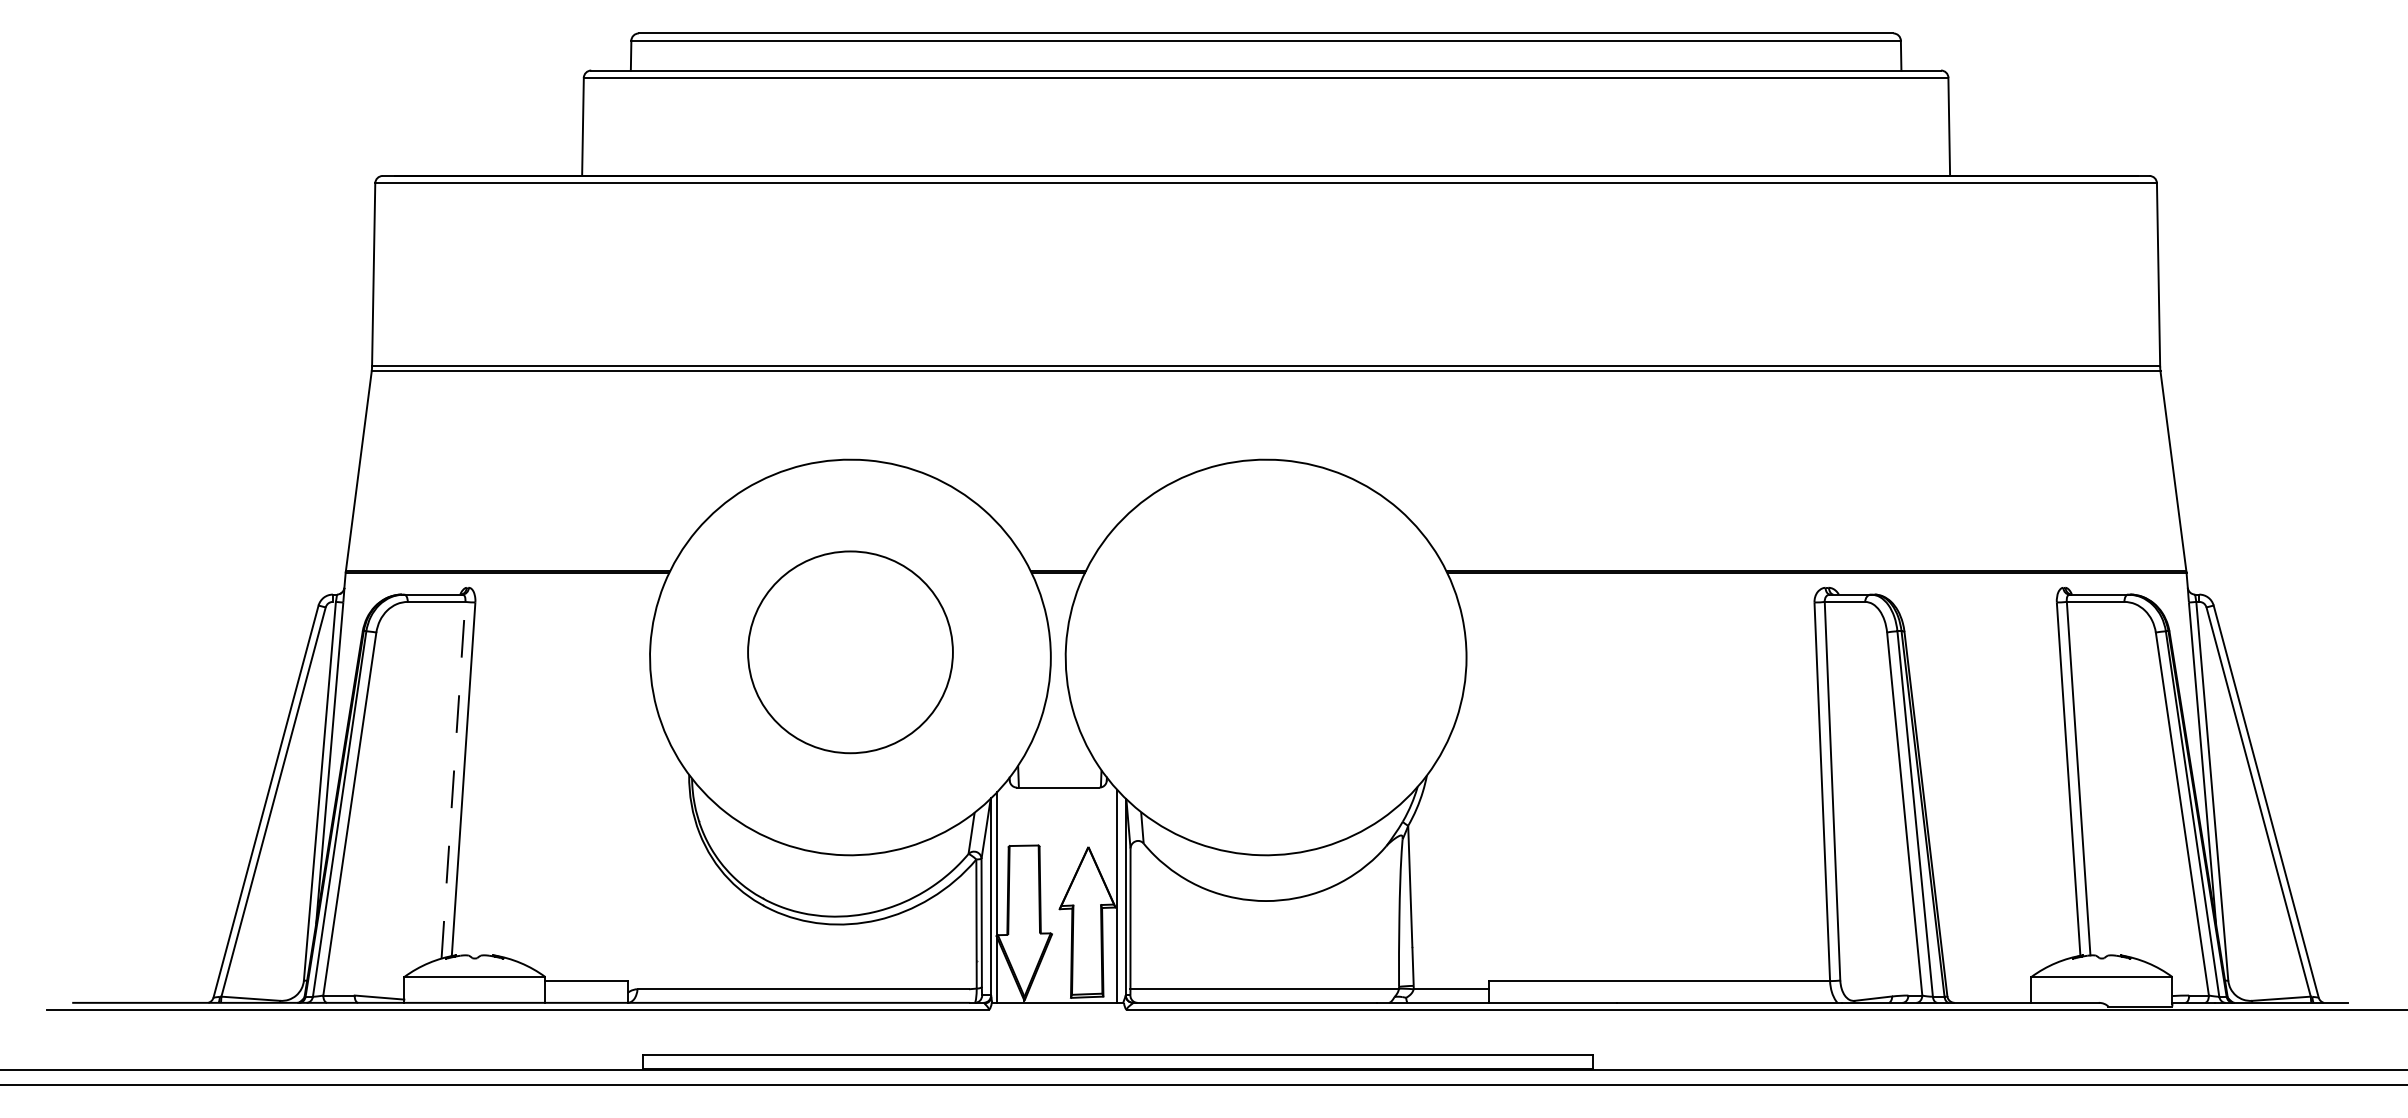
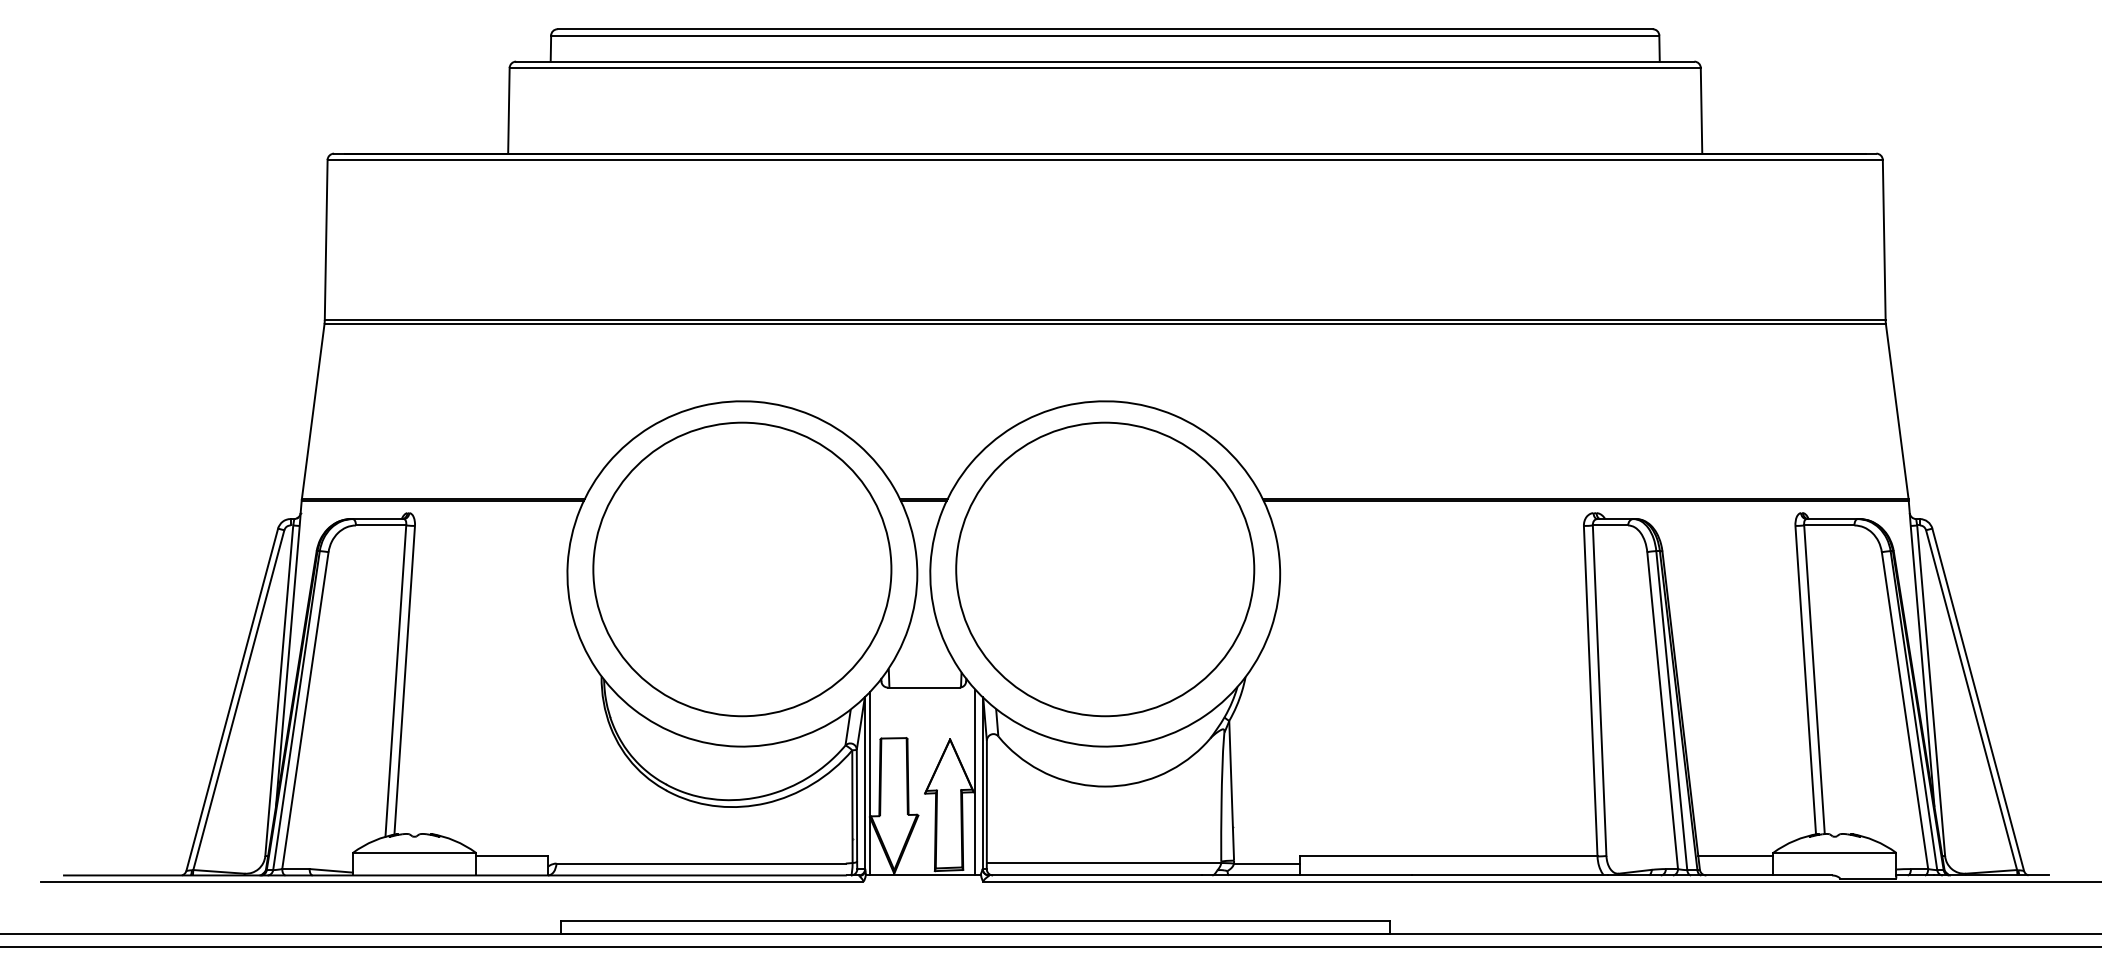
part: (850, 652) -> (742, 569), size x1.67
part: (1266, 652) -> (1105, 569), added
line: (453, 779) -> (395, 680), dashed -> solid
line: (1988, 981) -> (1735, 856), added

